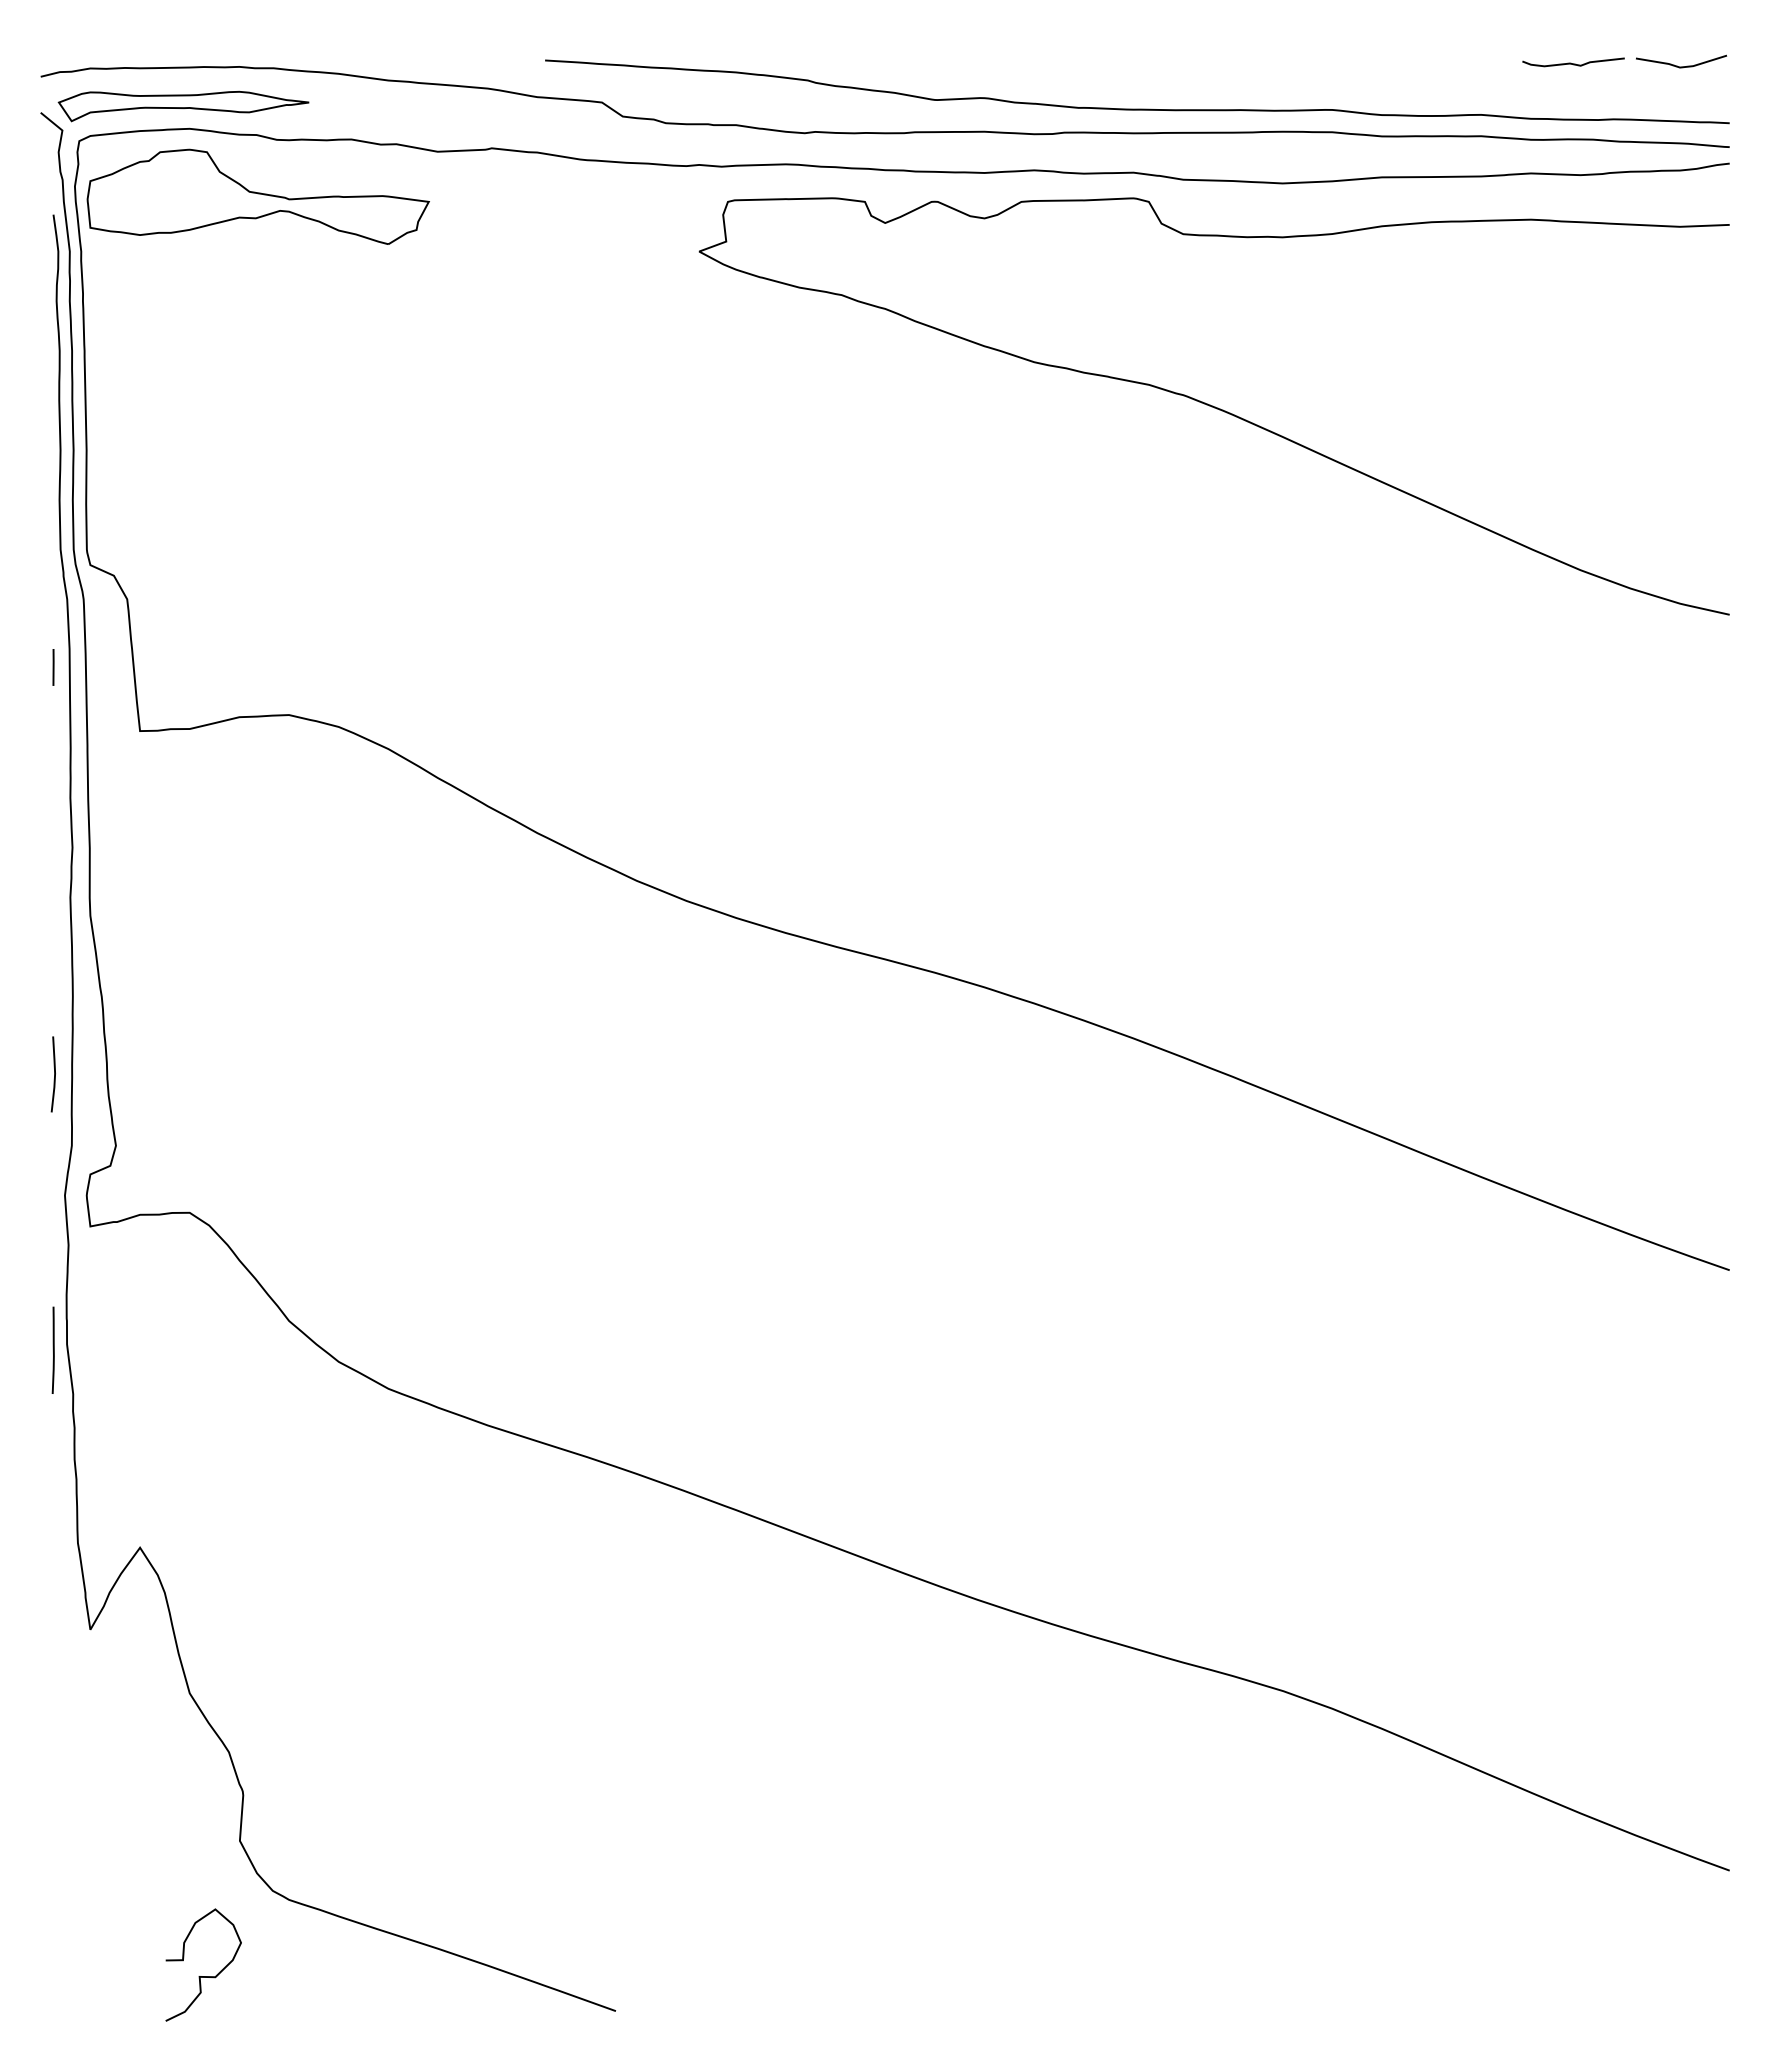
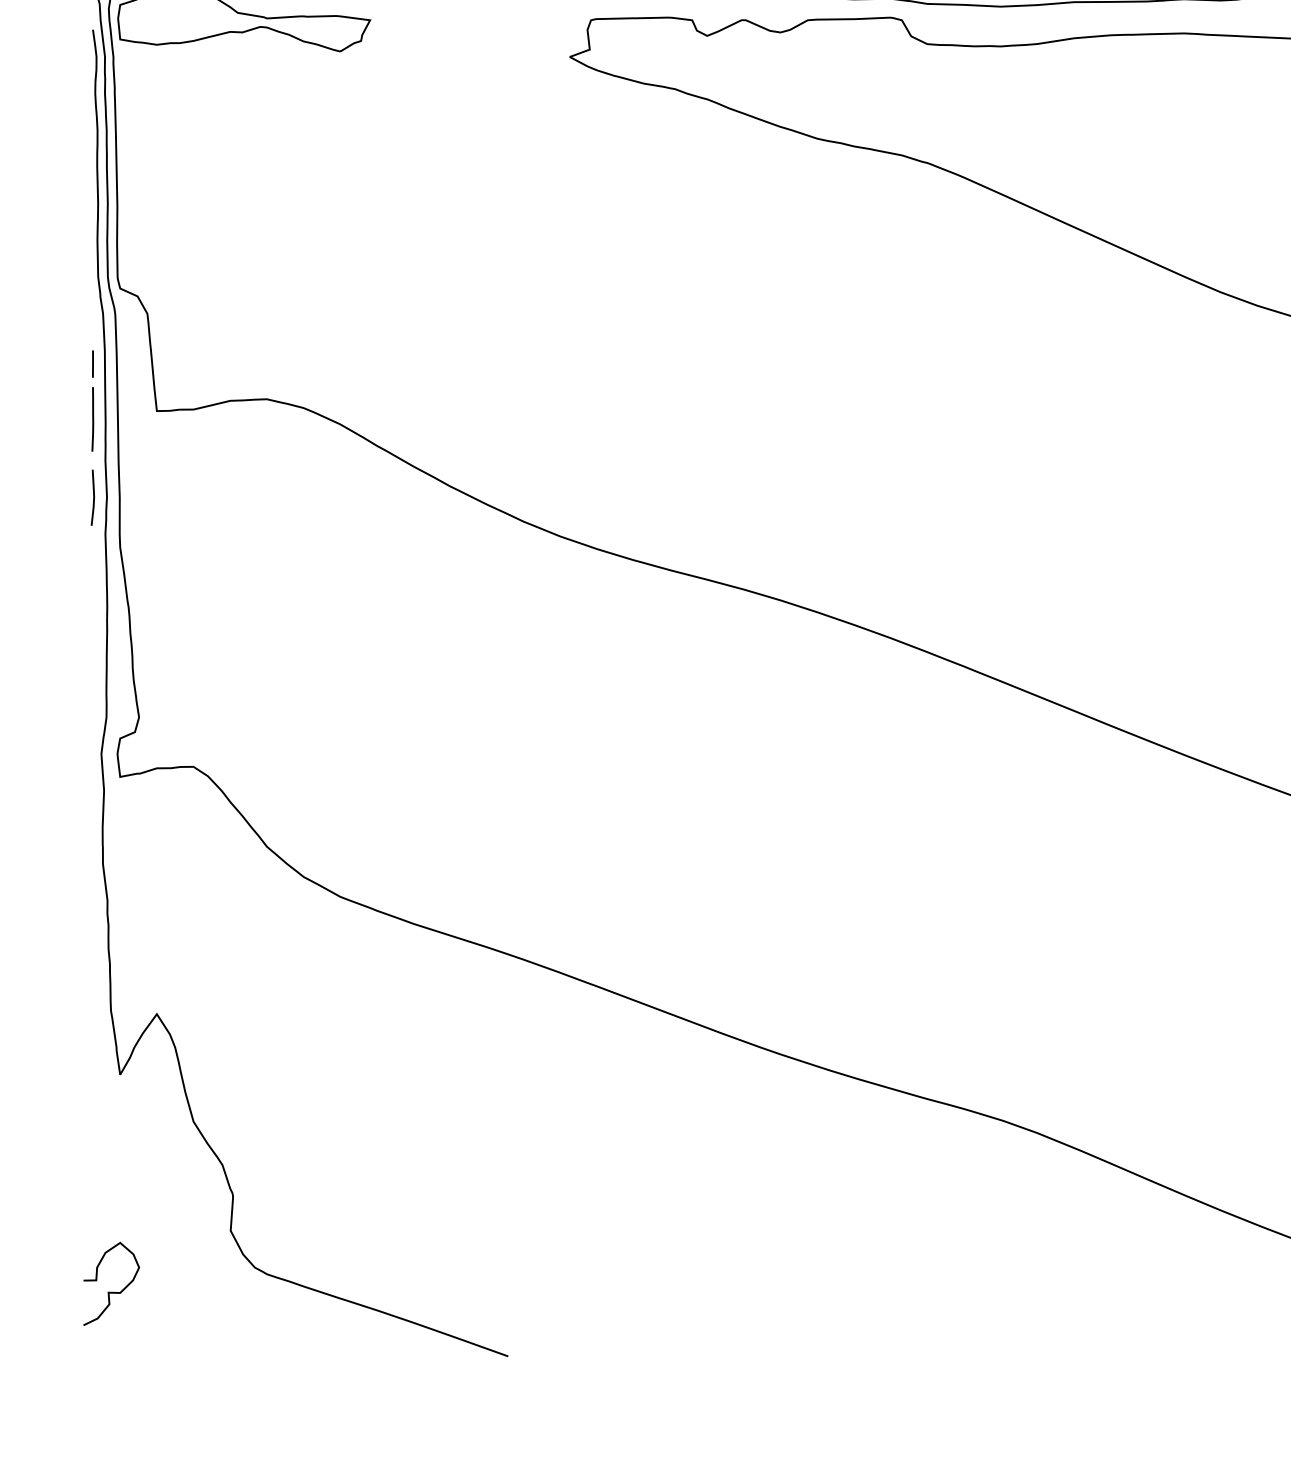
line: (54, 1074) -> (93, 497), moved
line: (52, 1349) -> (92, 418), moved
curve: (203, 1976) -> (111, 1292), moved

